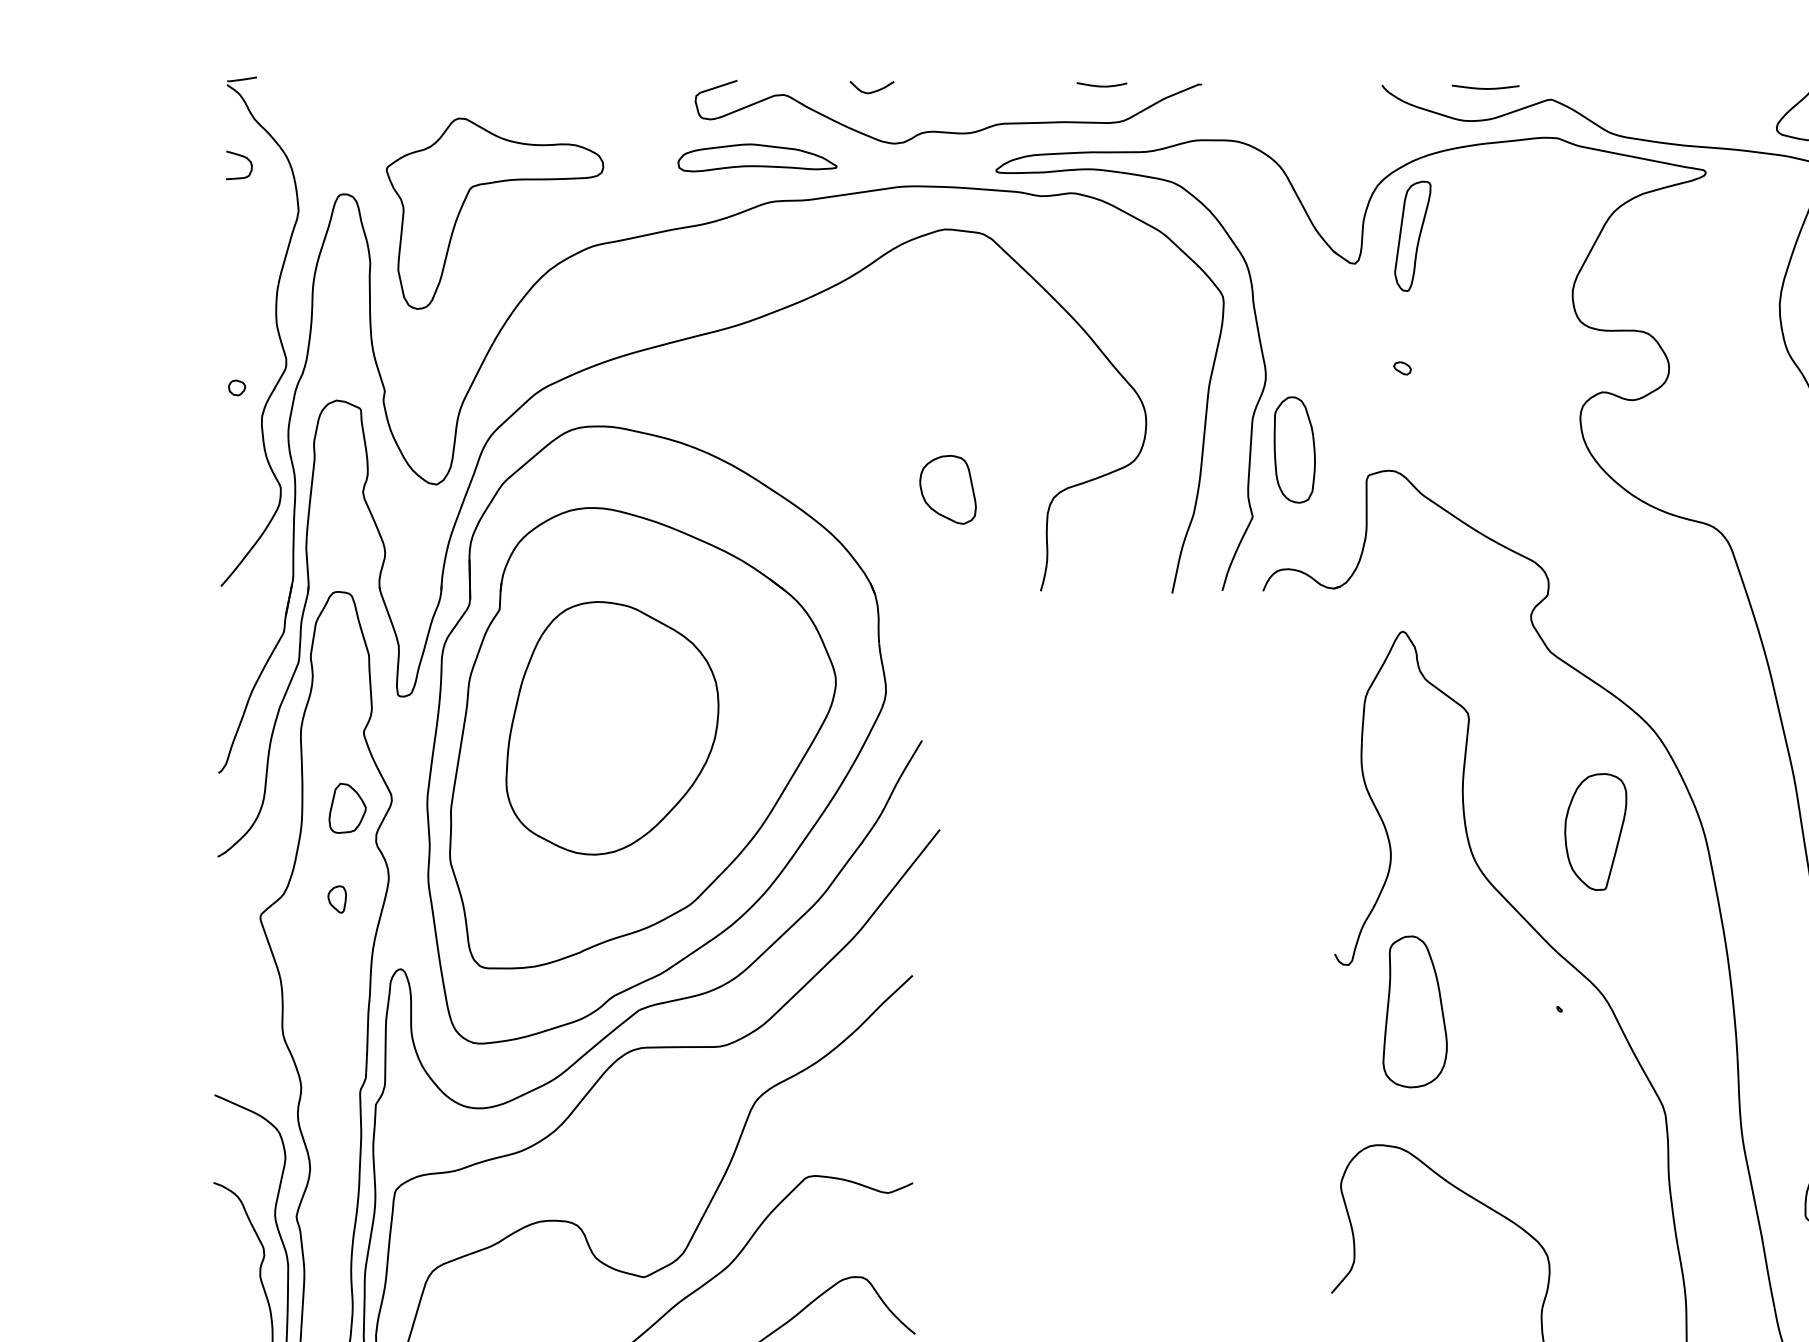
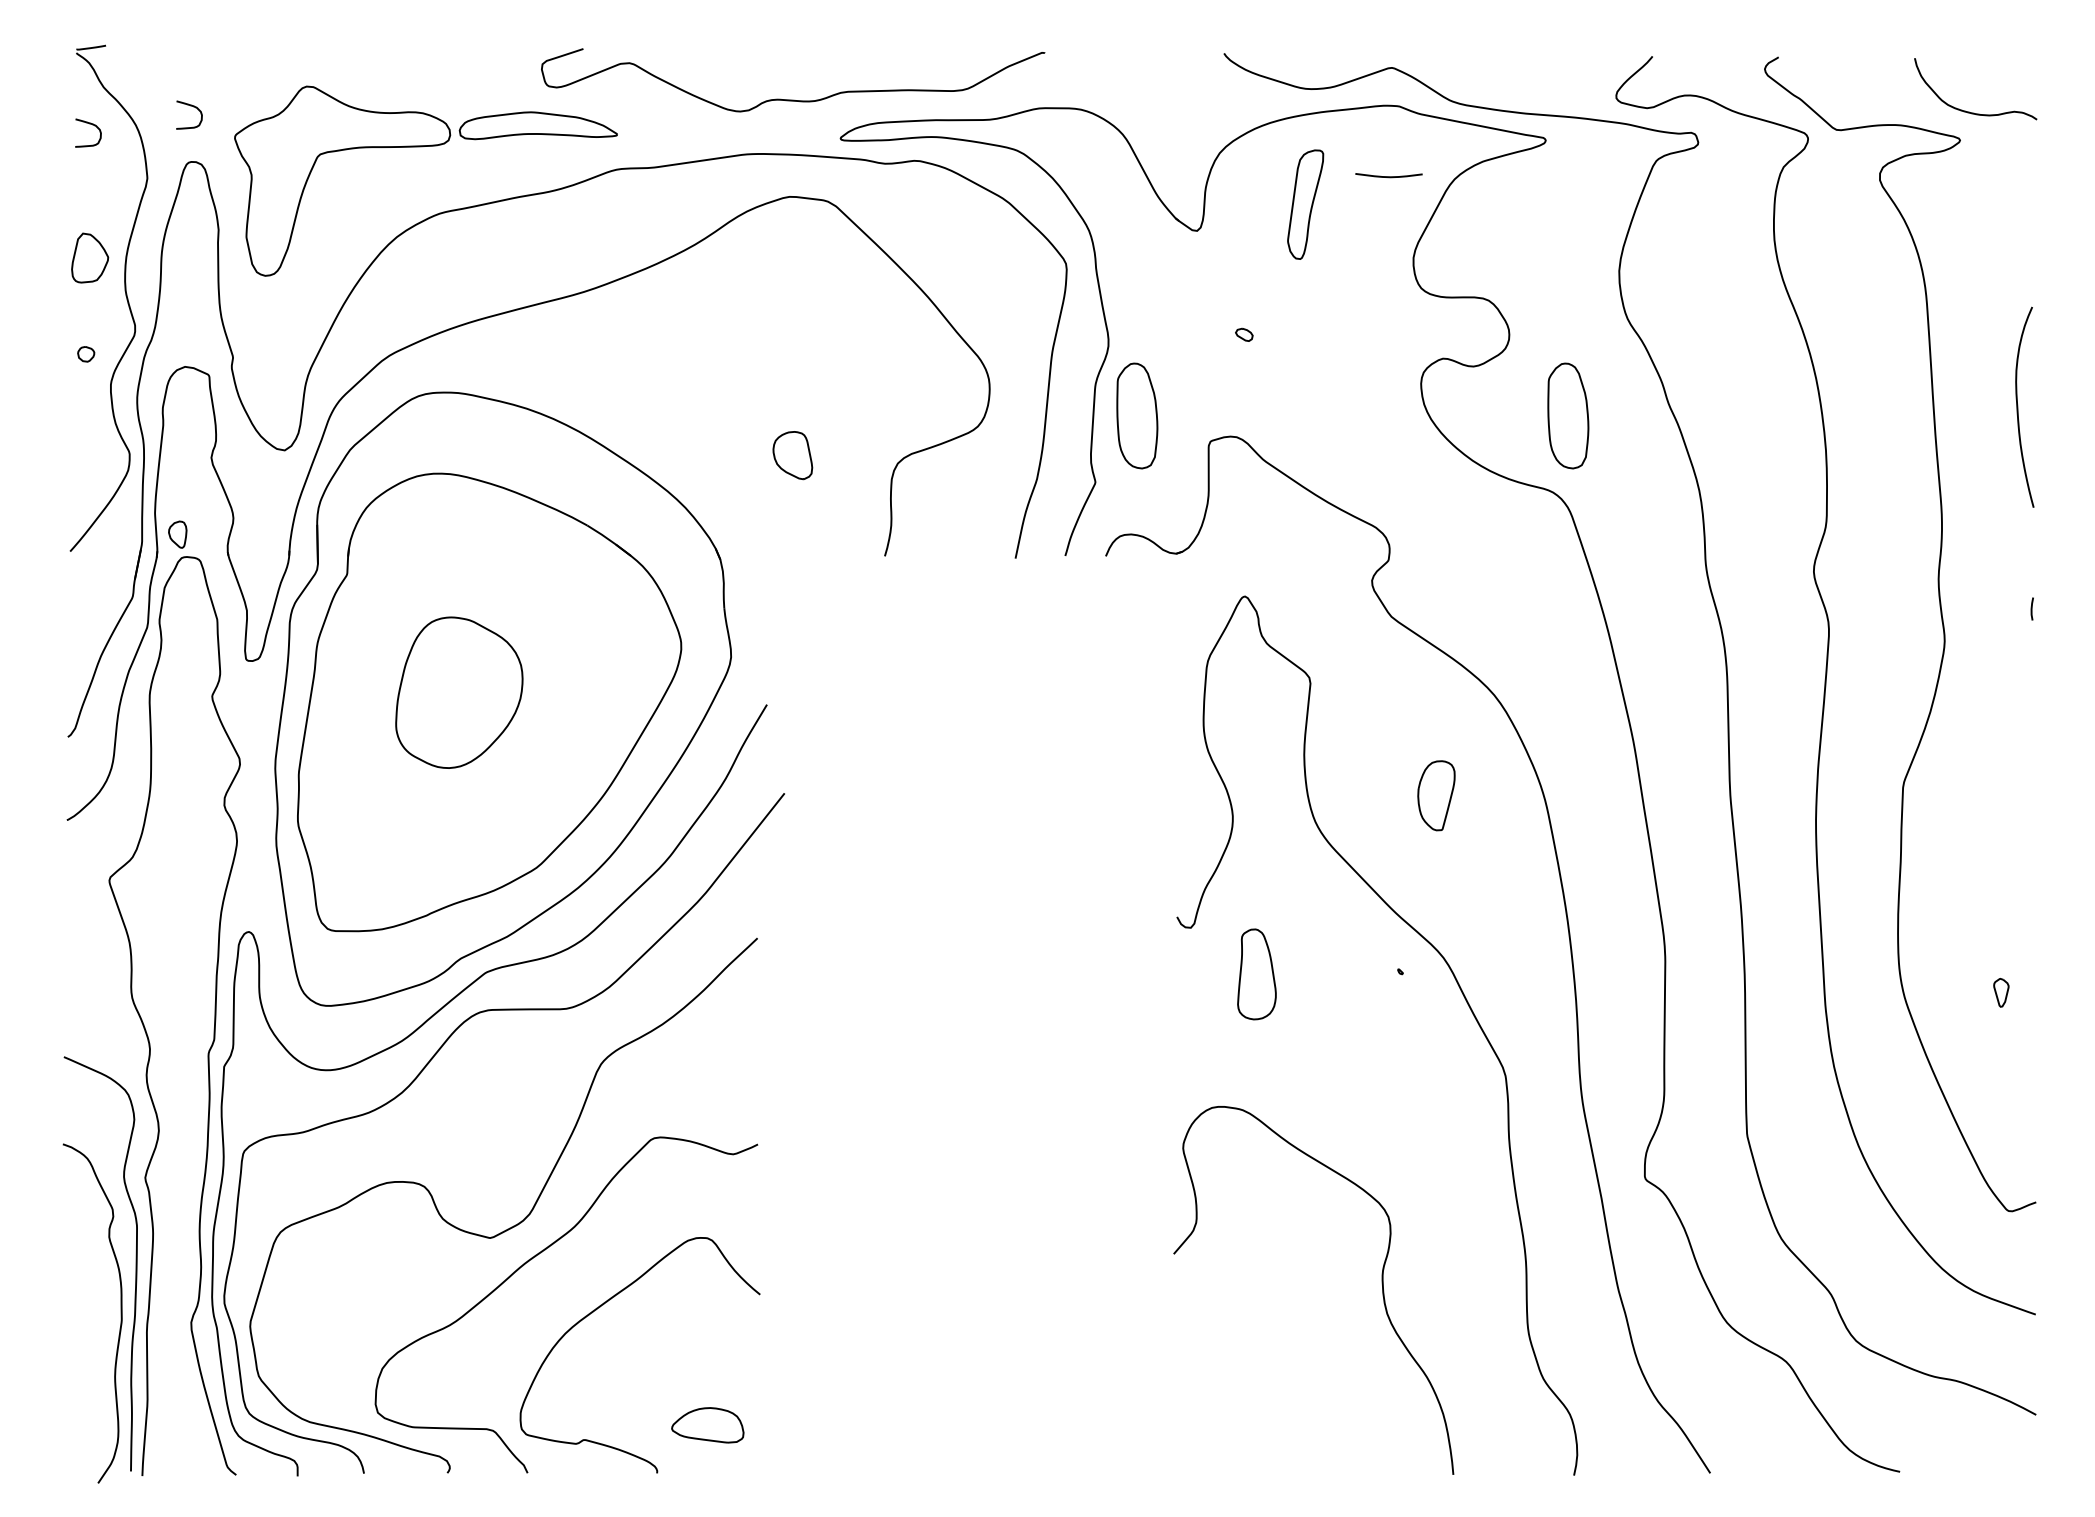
curve: (1101, 85) -> (945, 53), removed
curve: (1485, 88) -> (1388, 176), moved
curve: (872, 91) -> (717, 59), removed
curve: (341, 138) -> (190, 106), added
part: (756, 157) -> (537, 125), moved
part: (1412, 236) -> (1305, 204), moved
part: (1728, 449) -> (1568, 415), added
part: (947, 489) -> (792, 455), size x0.7
part: (612, 728) -> (459, 692), size x0.6
part: (348, 807) -> (90, 257), moved
part: (1595, 831) -> (1436, 795), size x0.6
part: (336, 899) -> (177, 534), moved
part: (1414, 1012) -> (1256, 974), size x0.6

